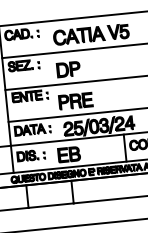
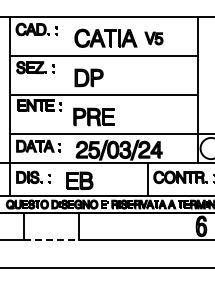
part: (118, 31) -> (153, 38), size x0.7
line: (51, 205) -> (51, 240), solid -> dashed

